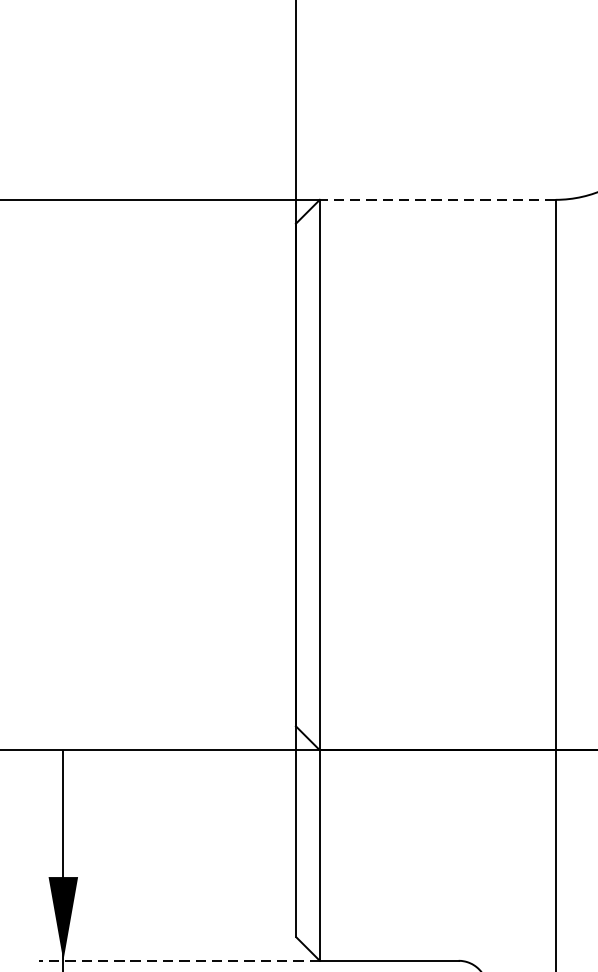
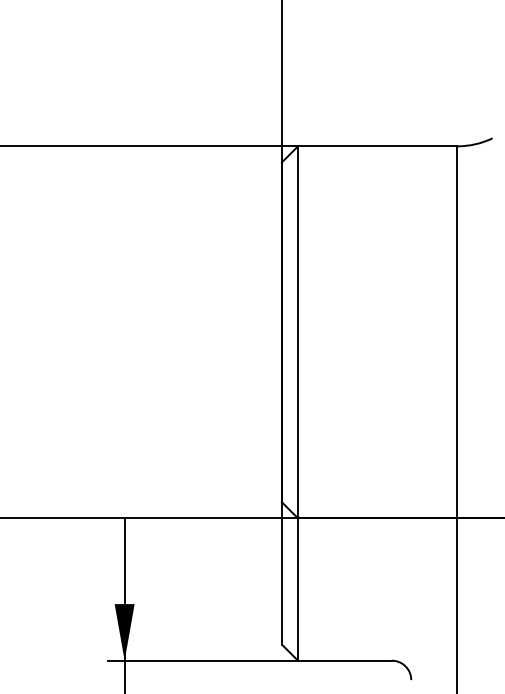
line: (437, 200) -> (377, 146), dashed -> solid
line: (180, 960) -> (203, 660), dashed -> solid

